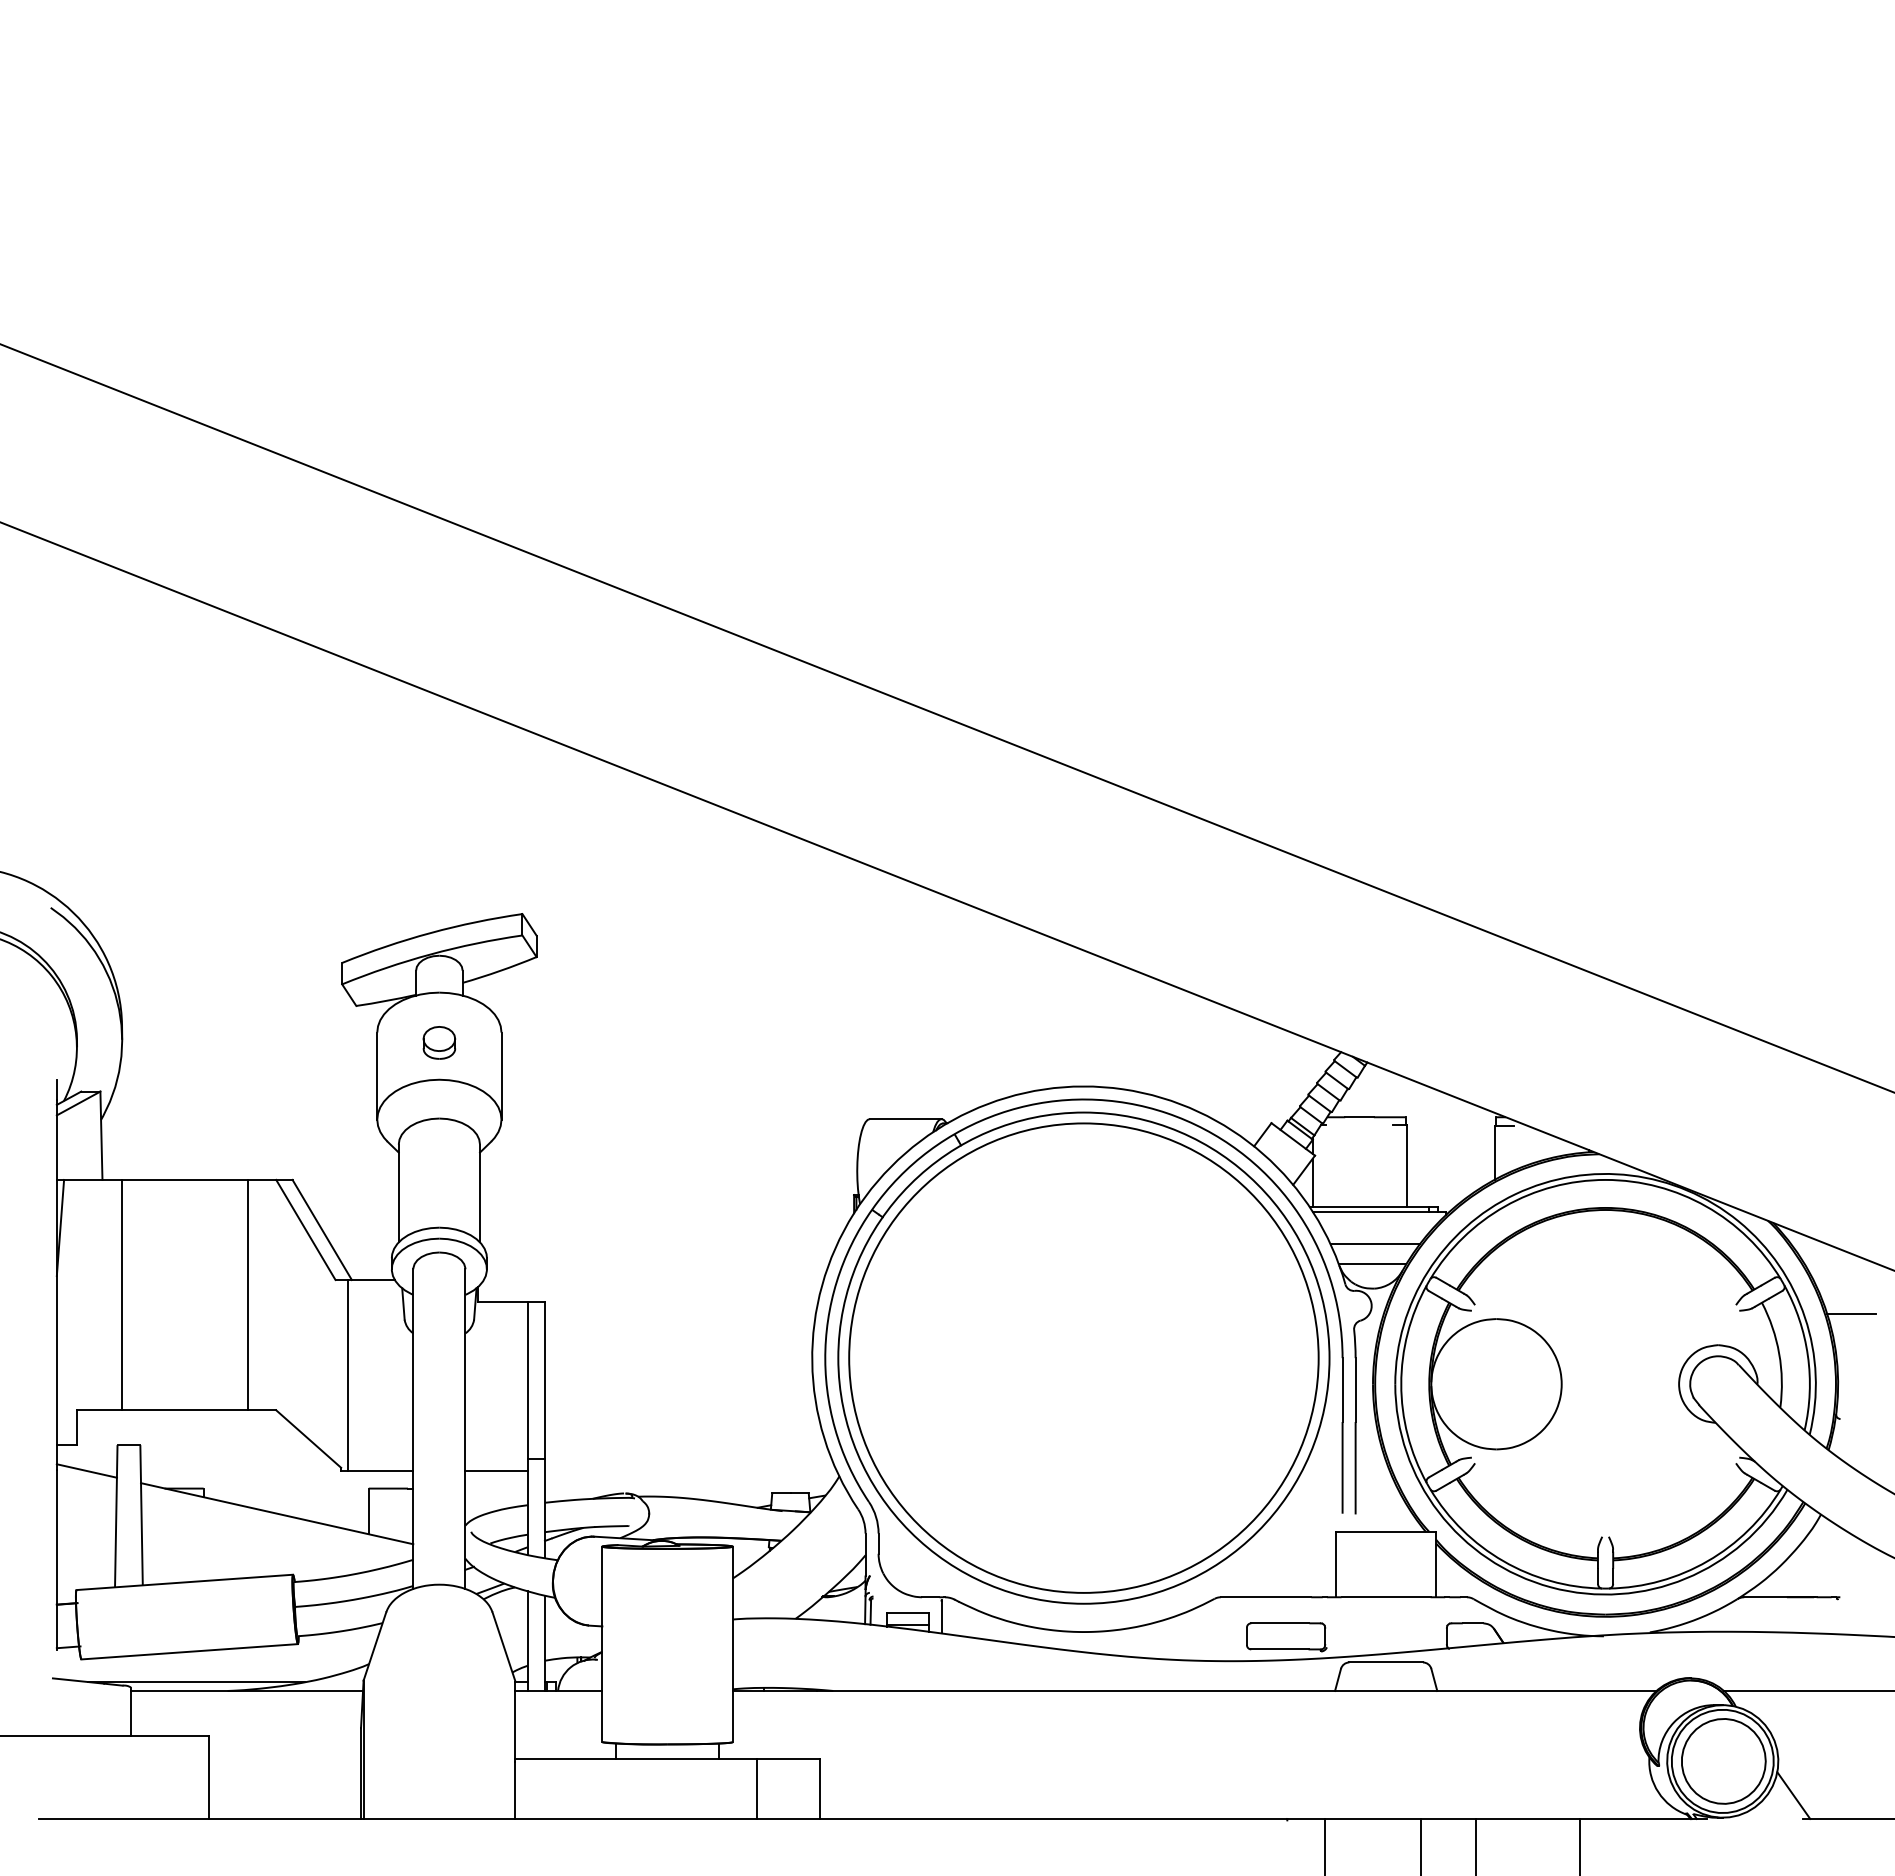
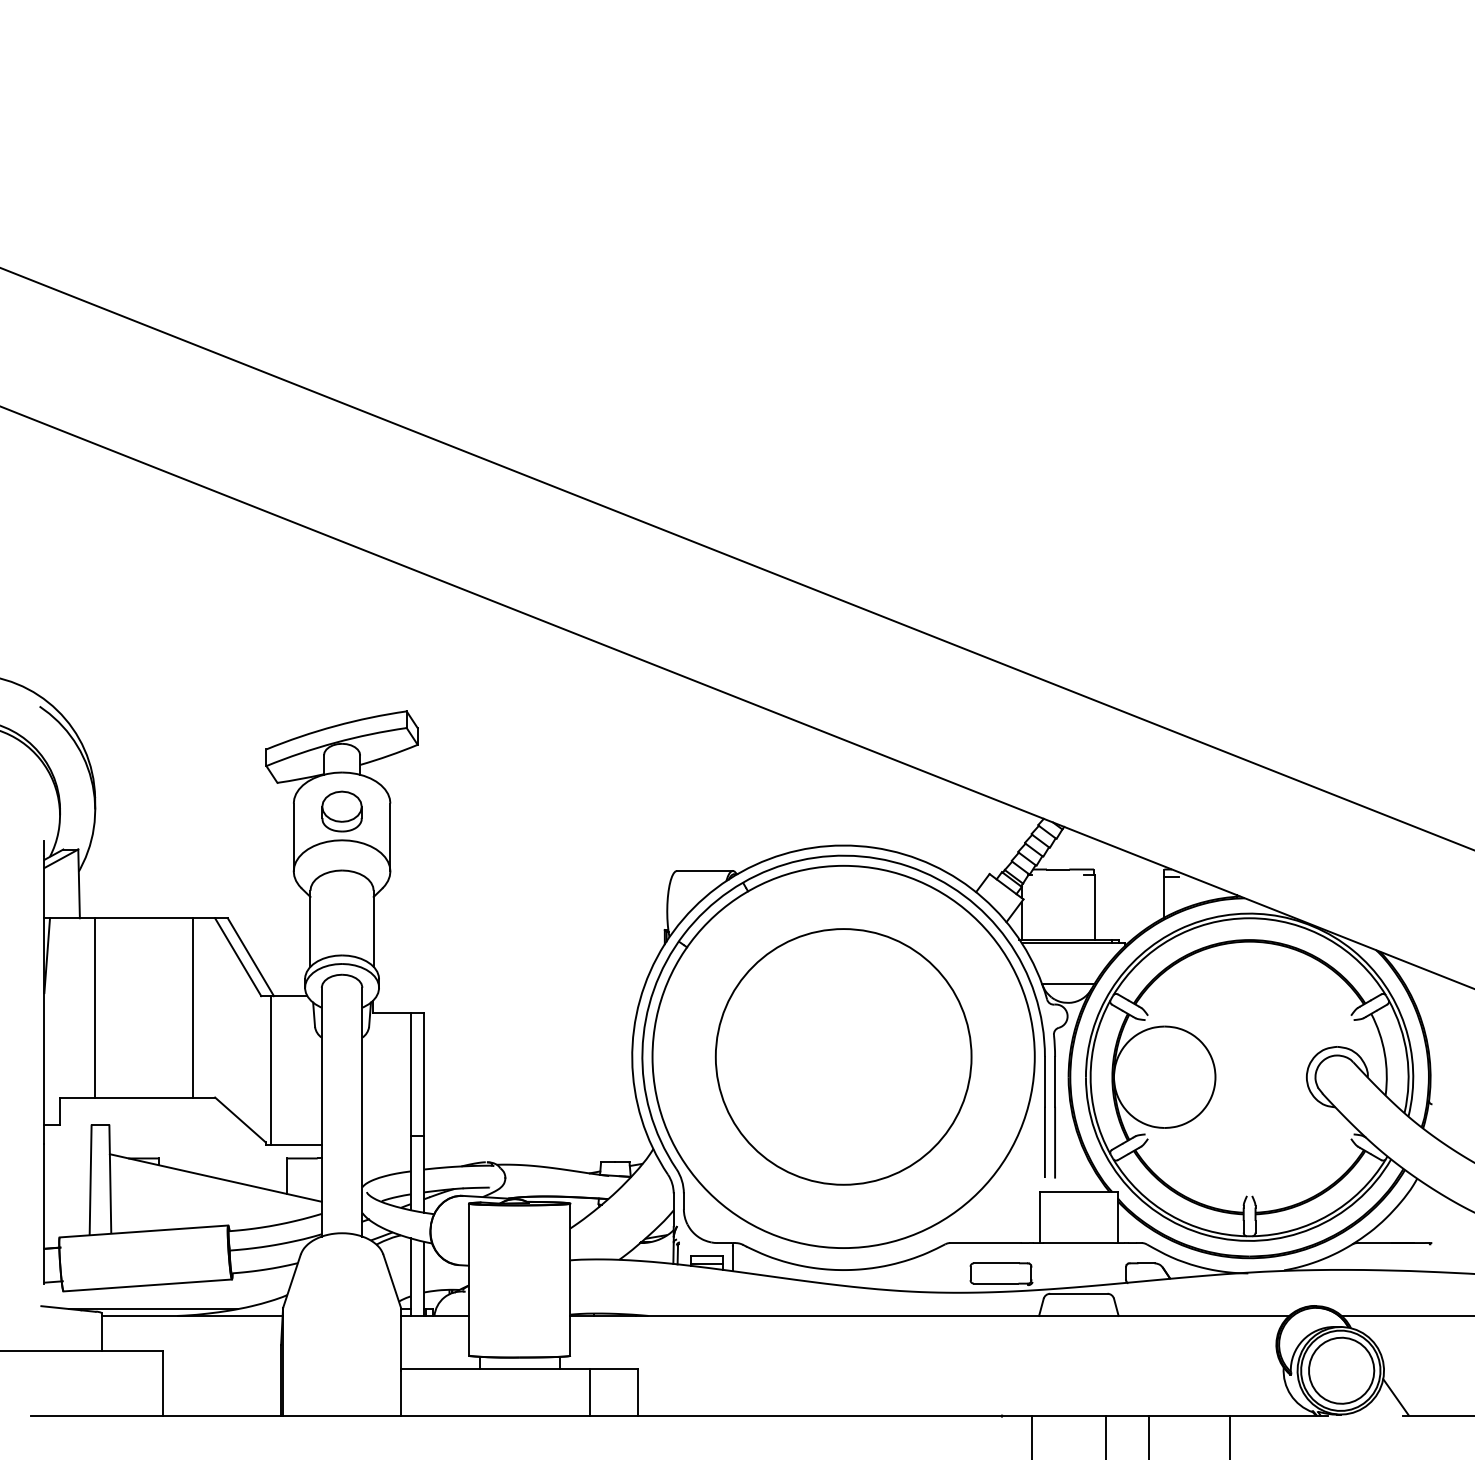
part: (439, 1042) -> (342, 811), size x1.6
line: (1374, 1244) -> (1069, 968), removed
line: (1851, 1313) -> (1440, 1022), removed
circle: (1083, 1357) -> (843, 1056), size x0.7
line: (86, 1470) -> (67, 1144), removed
line: (496, 1471) -> (386, 1145), removed

